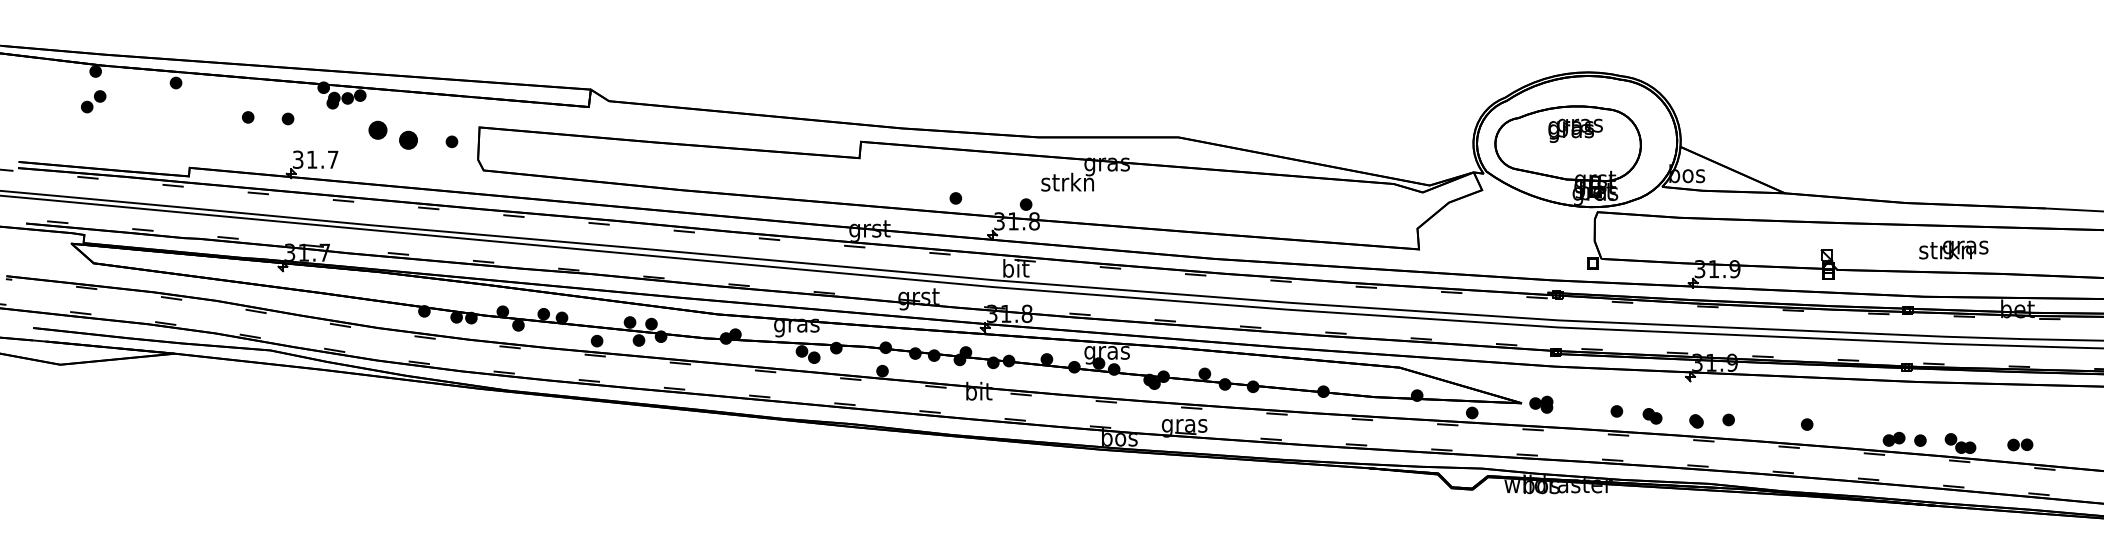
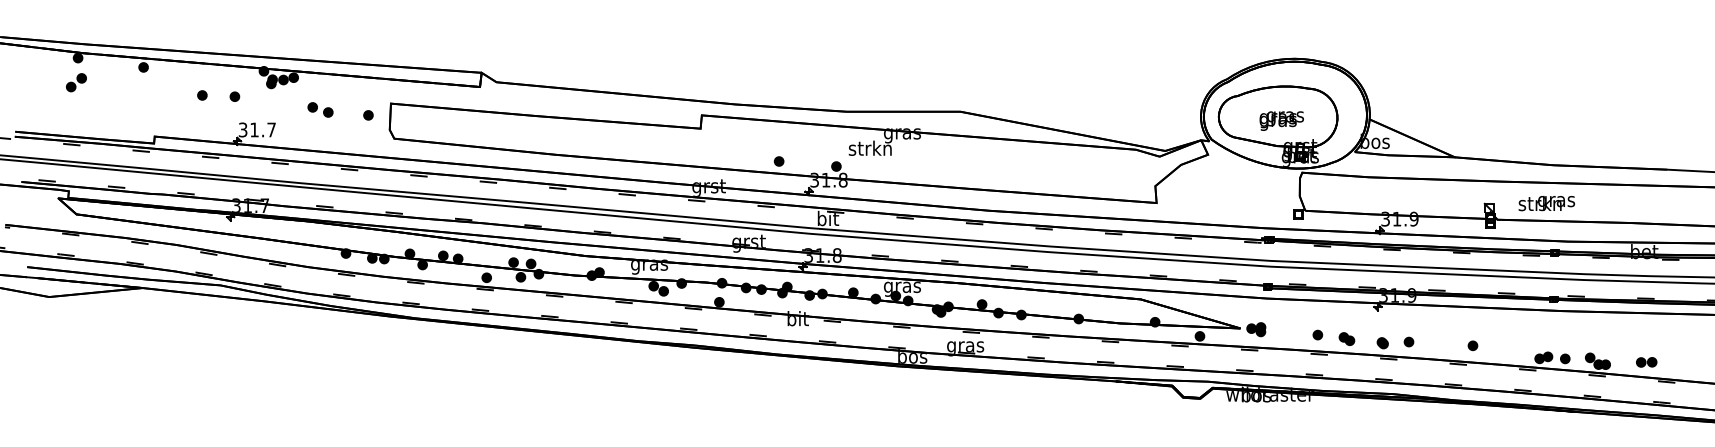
text: (1575, 130) -> (1281, 120), moved
part: (392, 134) -> (320, 109), size x0.62
text: (1953, 249) -> (1546, 203), moved

